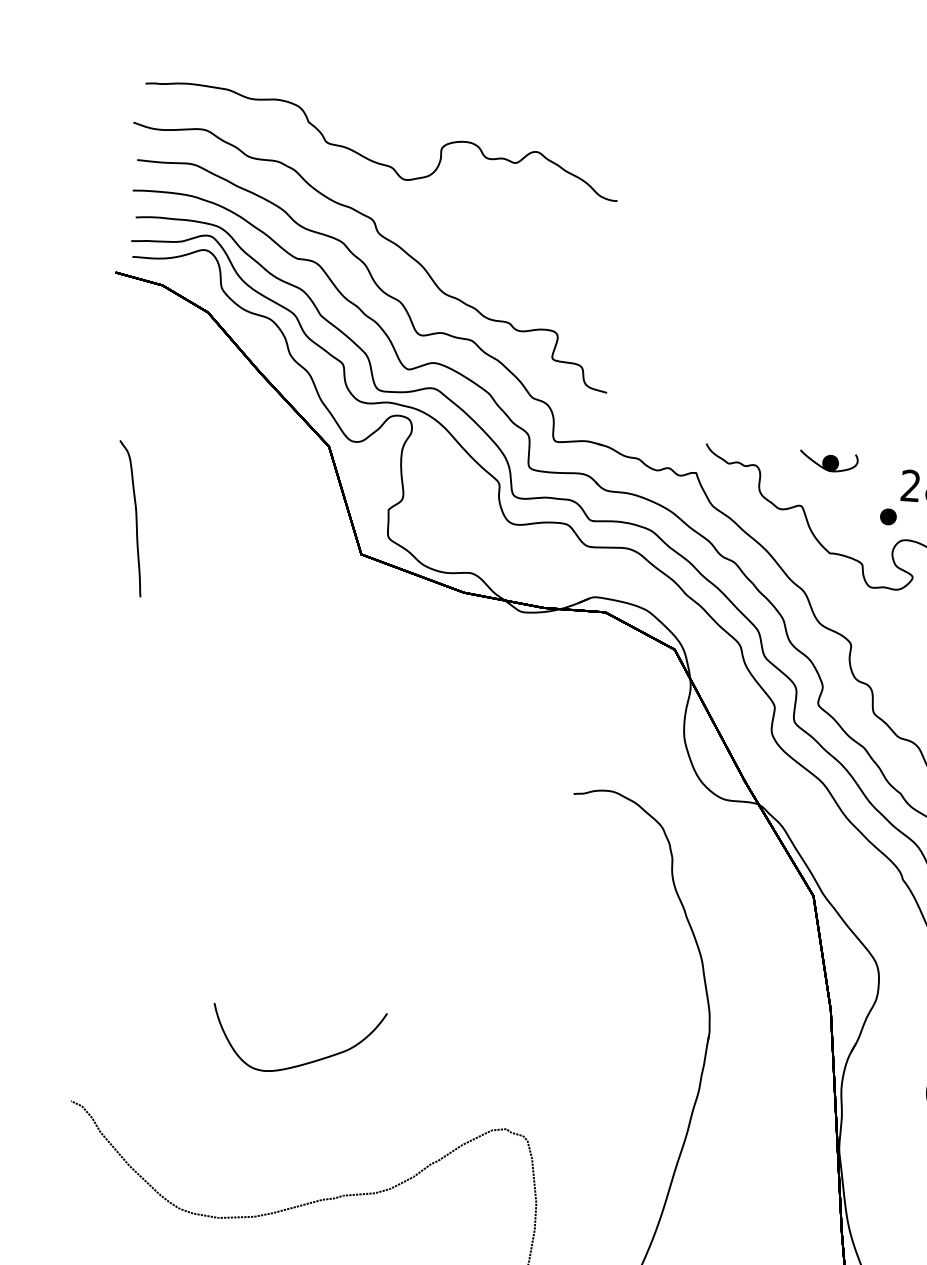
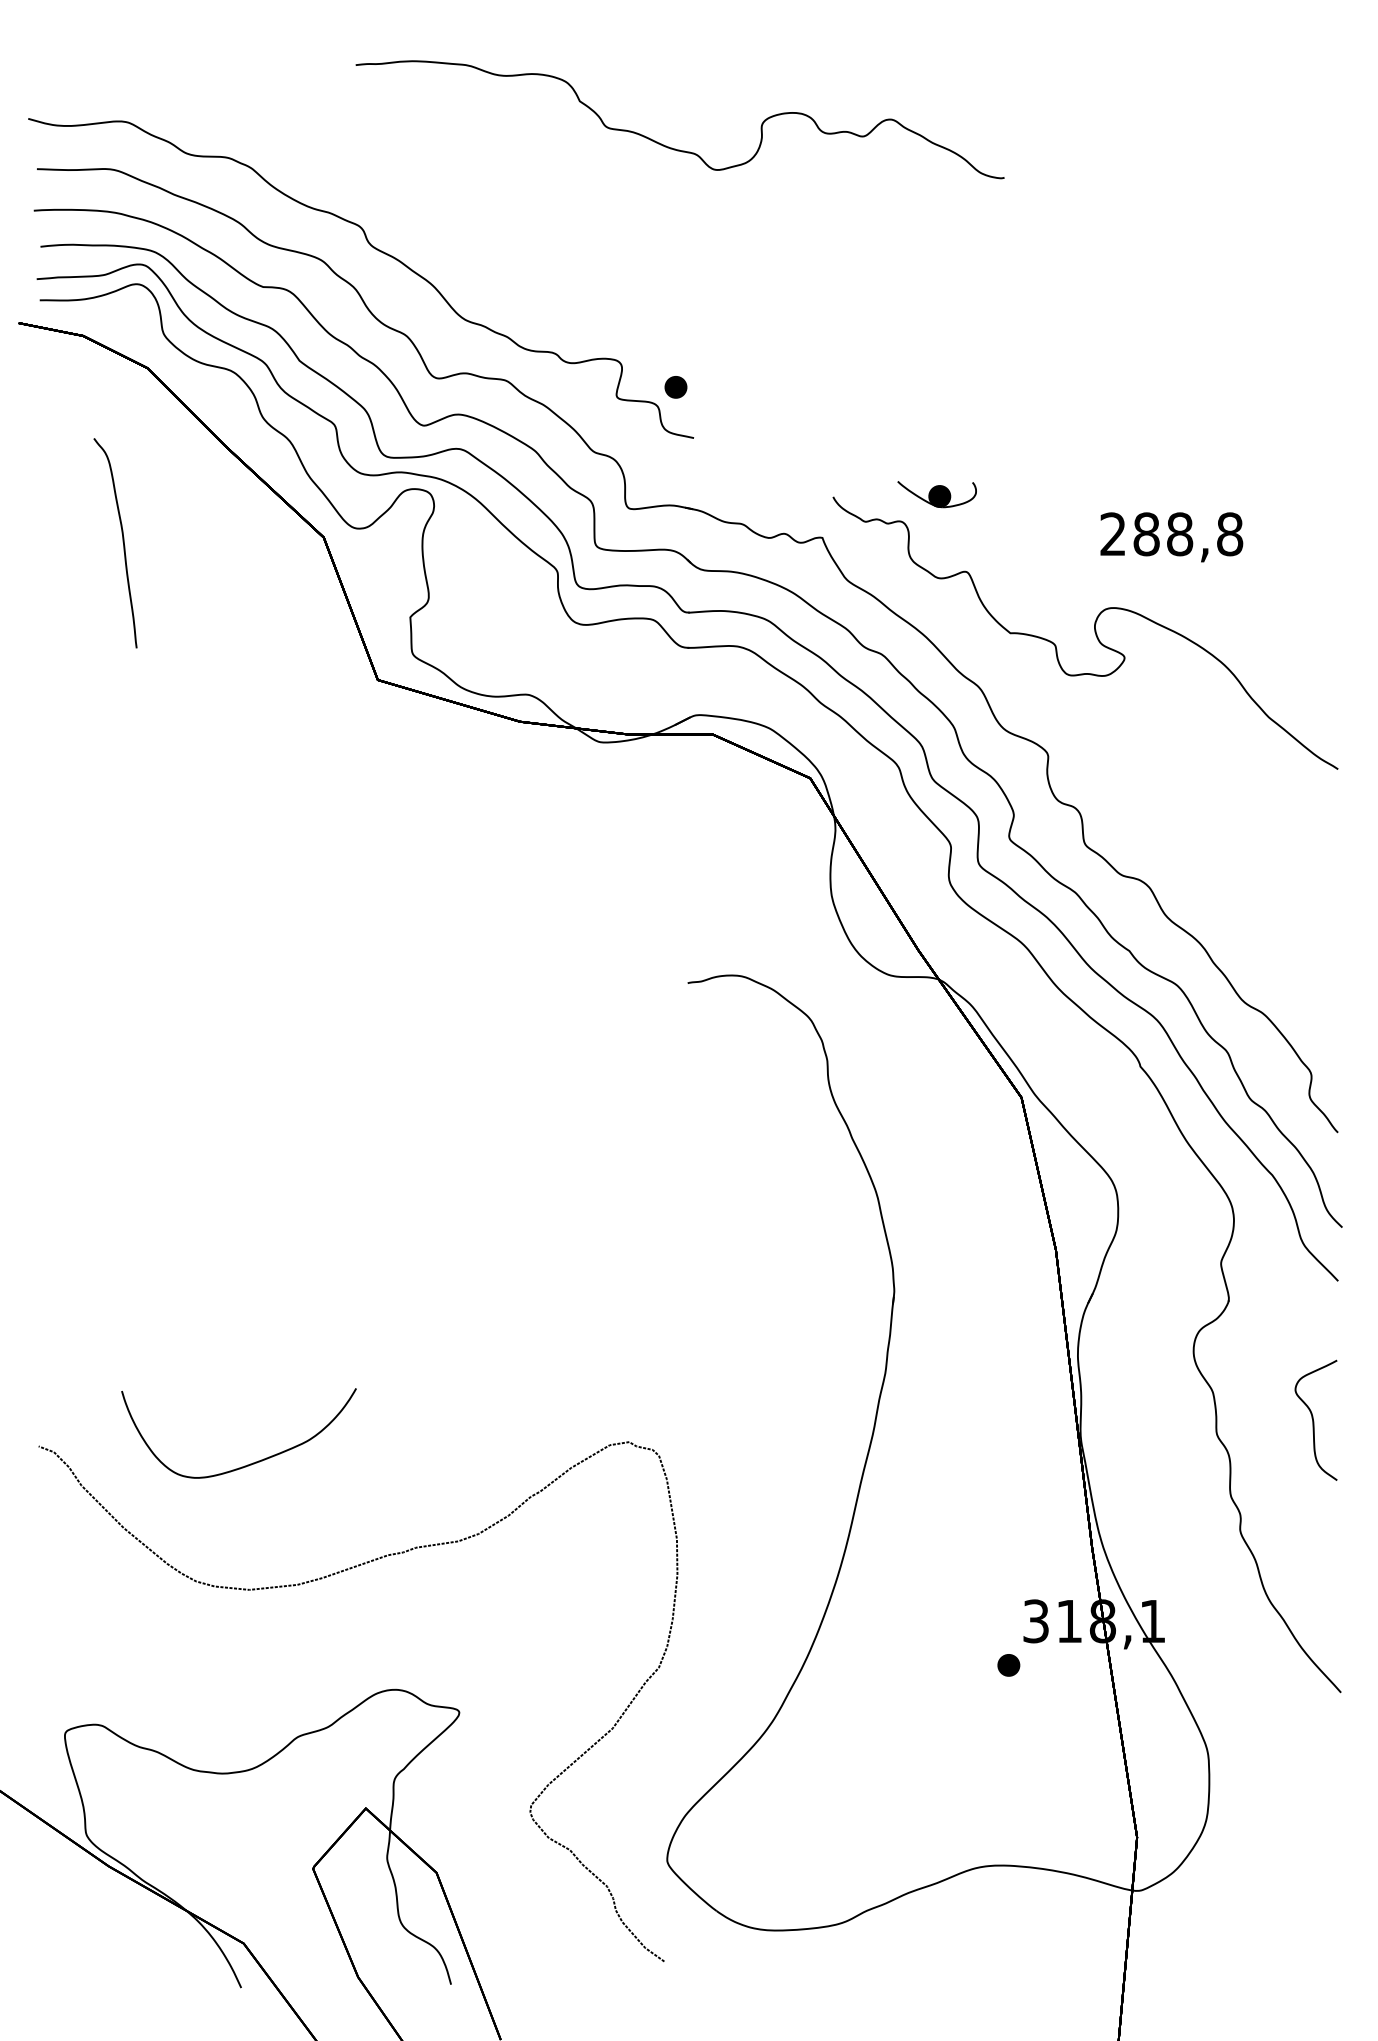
part: (372, 160) -> (669, 146), moved
part: (828, 461) -> (936, 494), moved
part: (888, 517) -> (675, 387), moved
curve: (135, 518) -> (122, 542), moved
curve: (303, 1063) -> (247, 1464), moved

